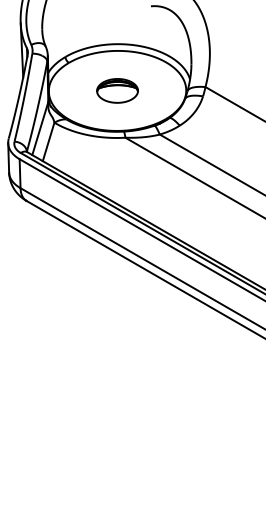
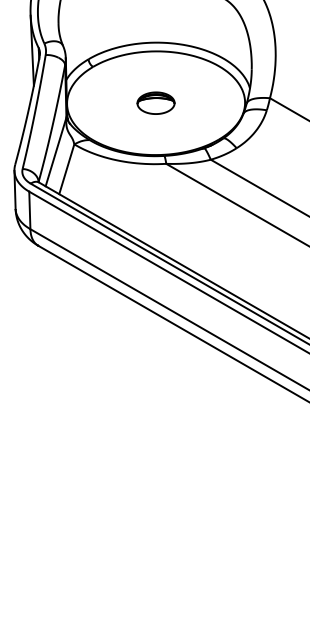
part: (117, 90) -> (156, 102), size x0.7

